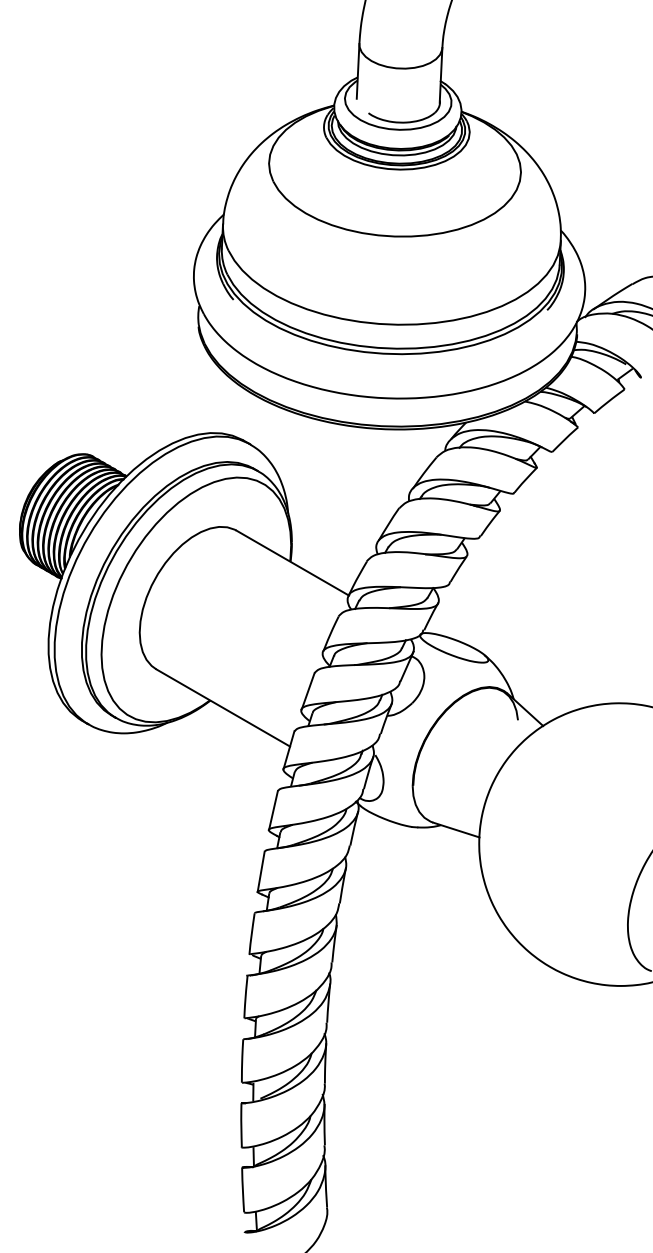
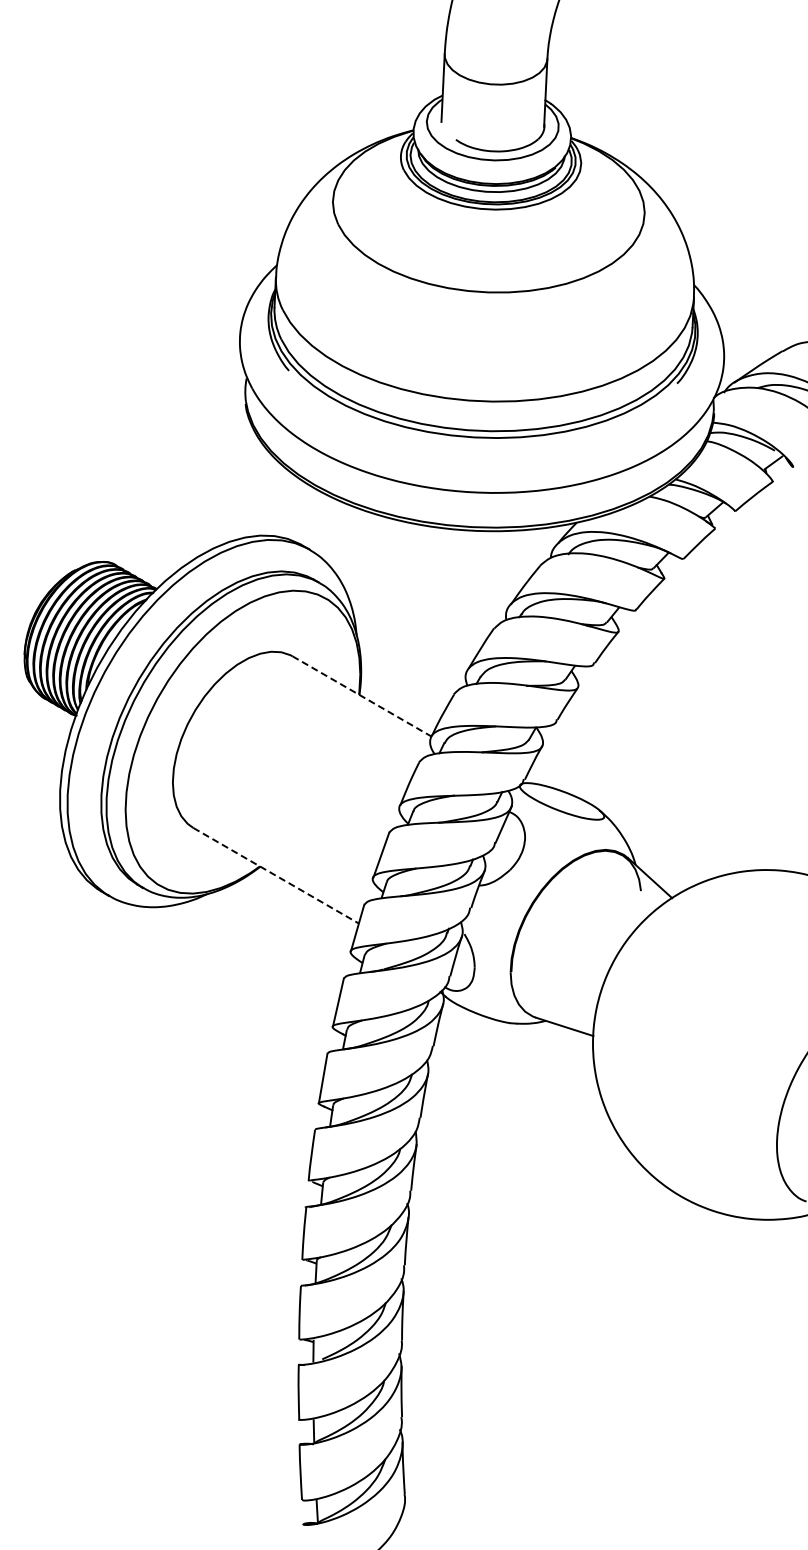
line: (292, 563) -> (362, 696), solid -> dashed
line: (223, 707) -> (276, 875), solid -> dashed

